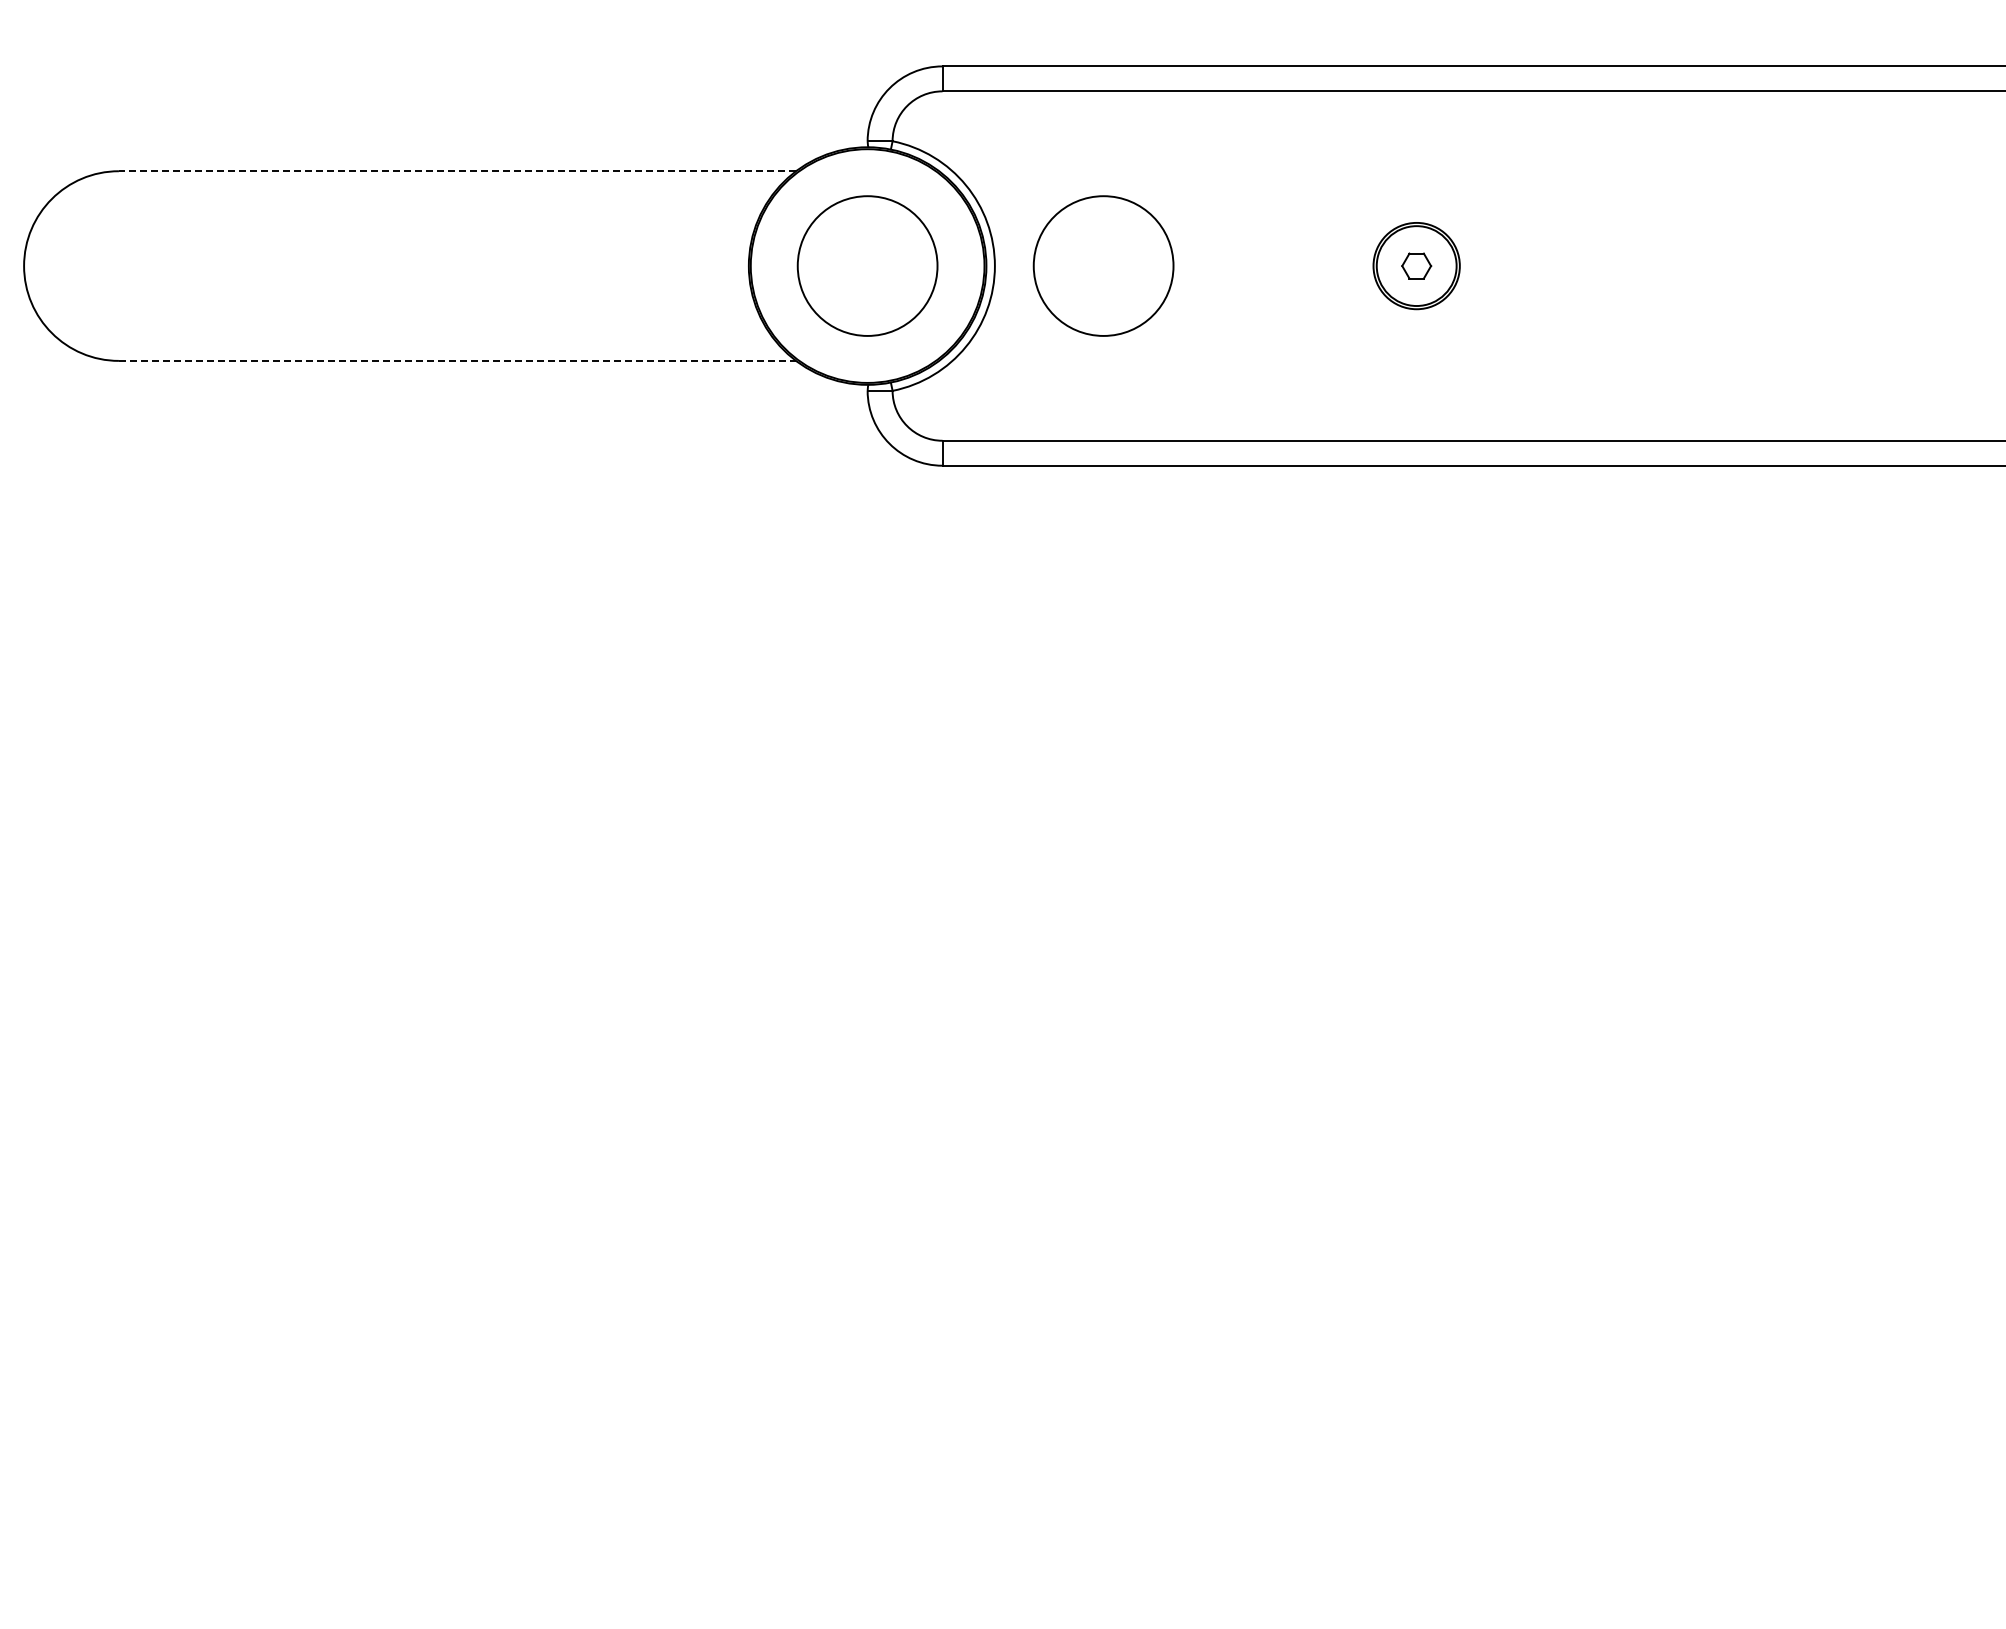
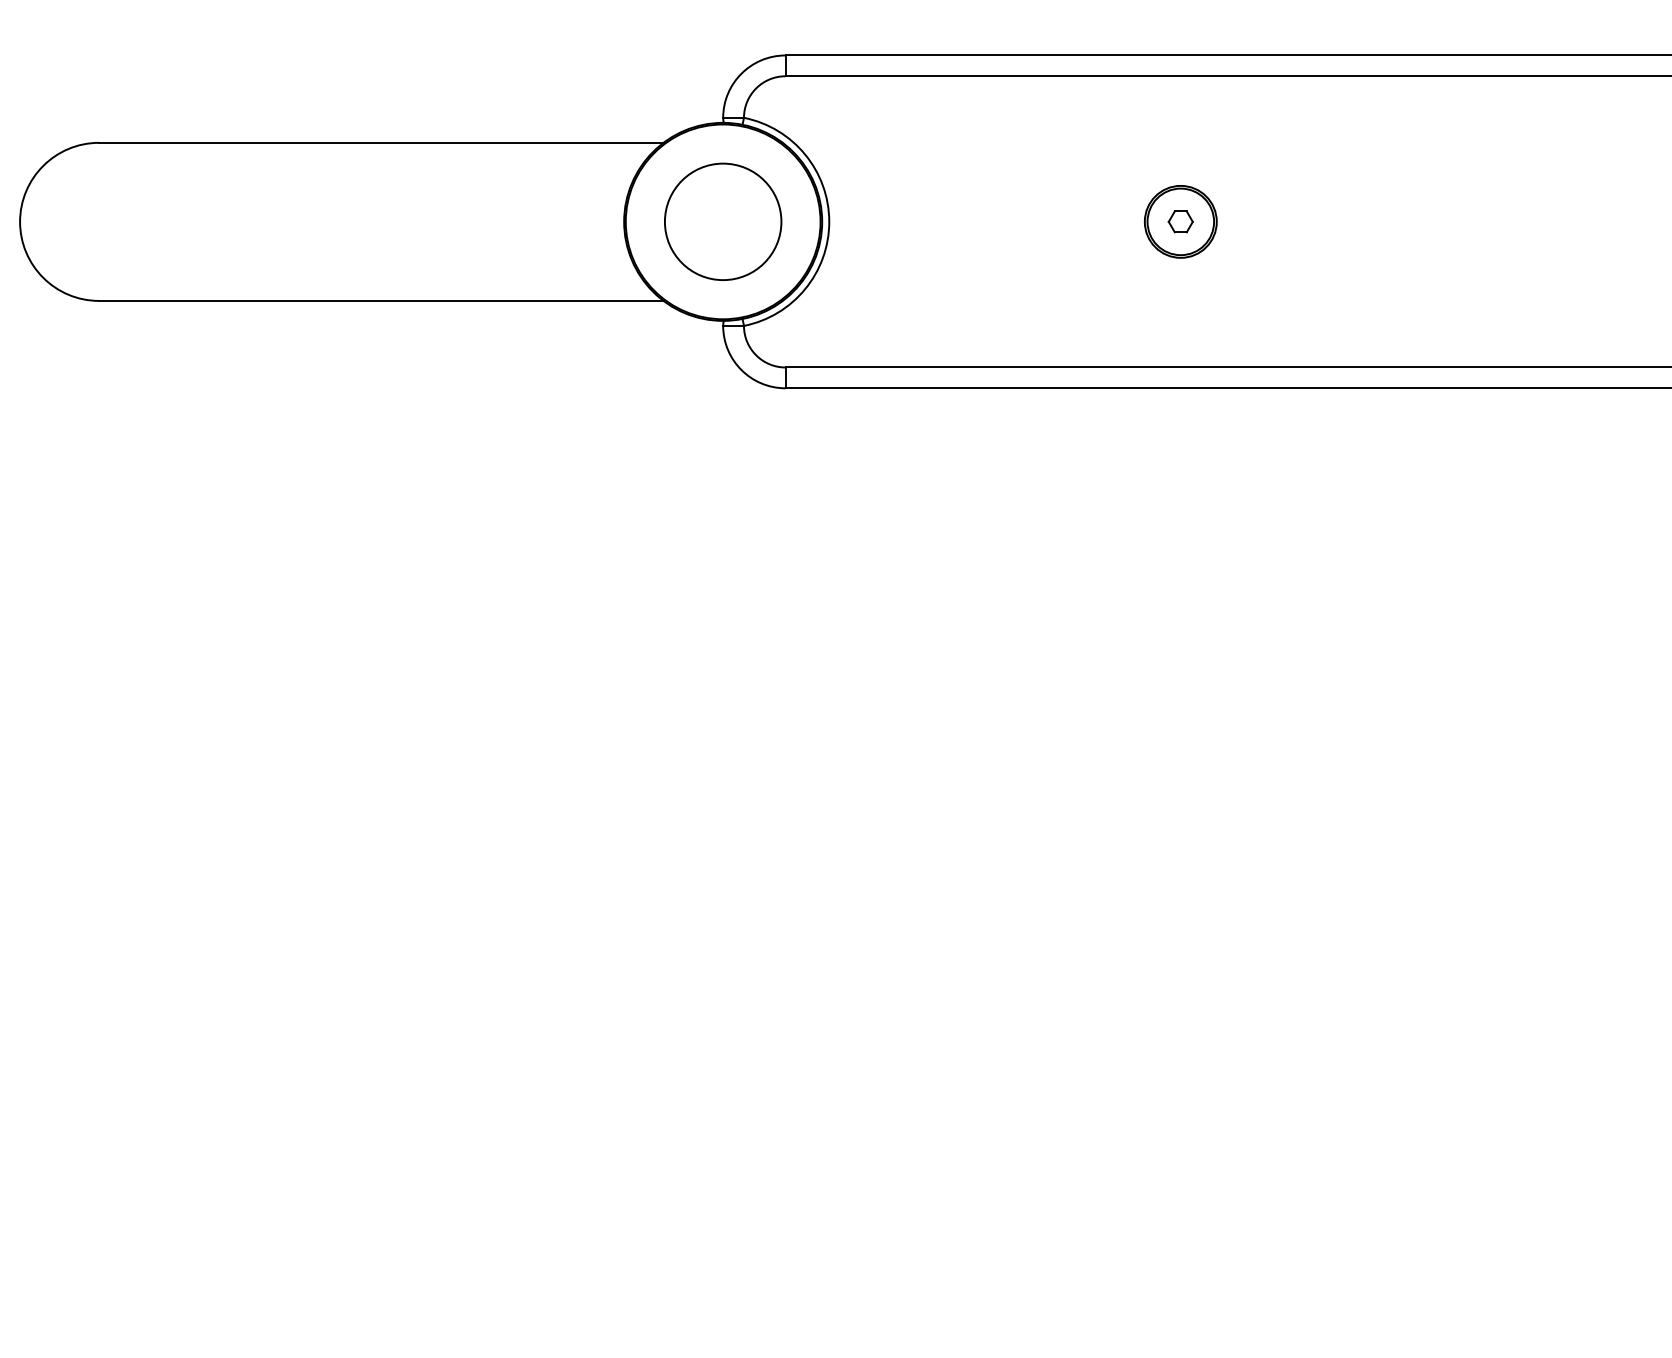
line: (457, 171) -> (381, 143), dashed -> solid
circle: (1103, 265) -> (919, 221), removed
line: (457, 360) -> (381, 300), dashed -> solid

